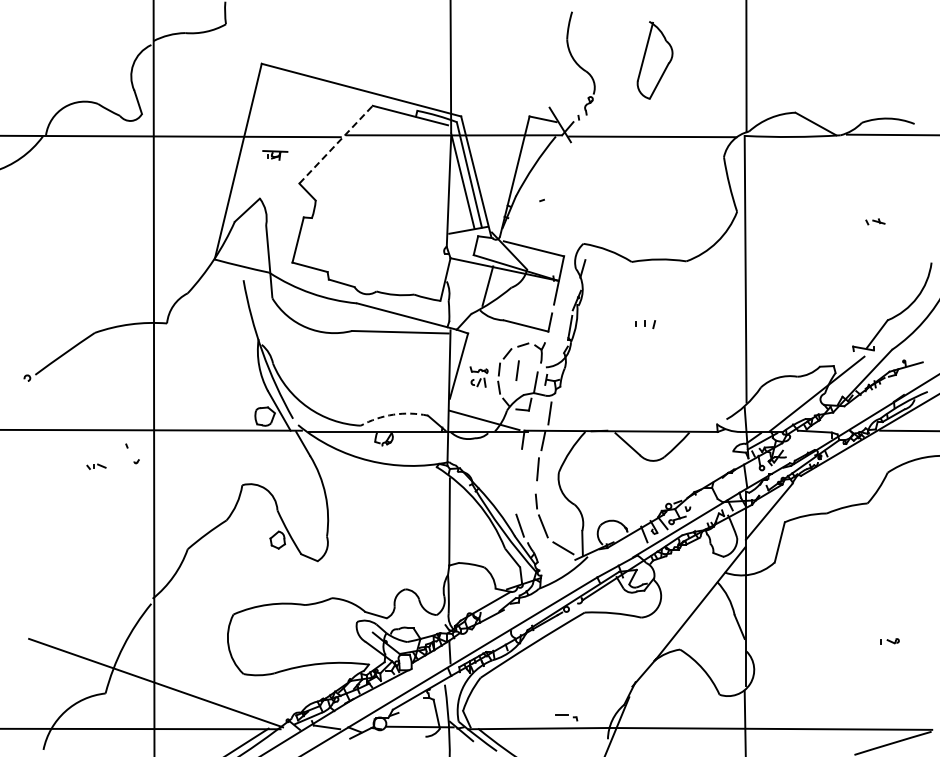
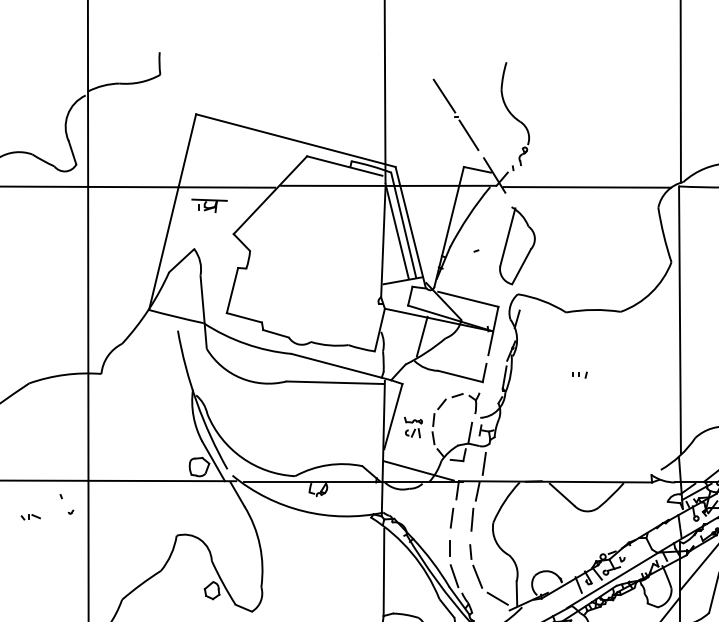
part: (654, 60) -> (516, 246), moved
part: (521, 64) -> (455, 115), added
line: (336, 144) -> (270, 195), dashed -> solid
part: (275, 155) -> (209, 206), size x1.43
part: (645, 324) -> (579, 375), size x0.71
line: (517, 370) -> (451, 518), moved
arc: (393, 414) -> (327, 465), dashed -> solid
line: (514, 497) -> (448, 548), added

